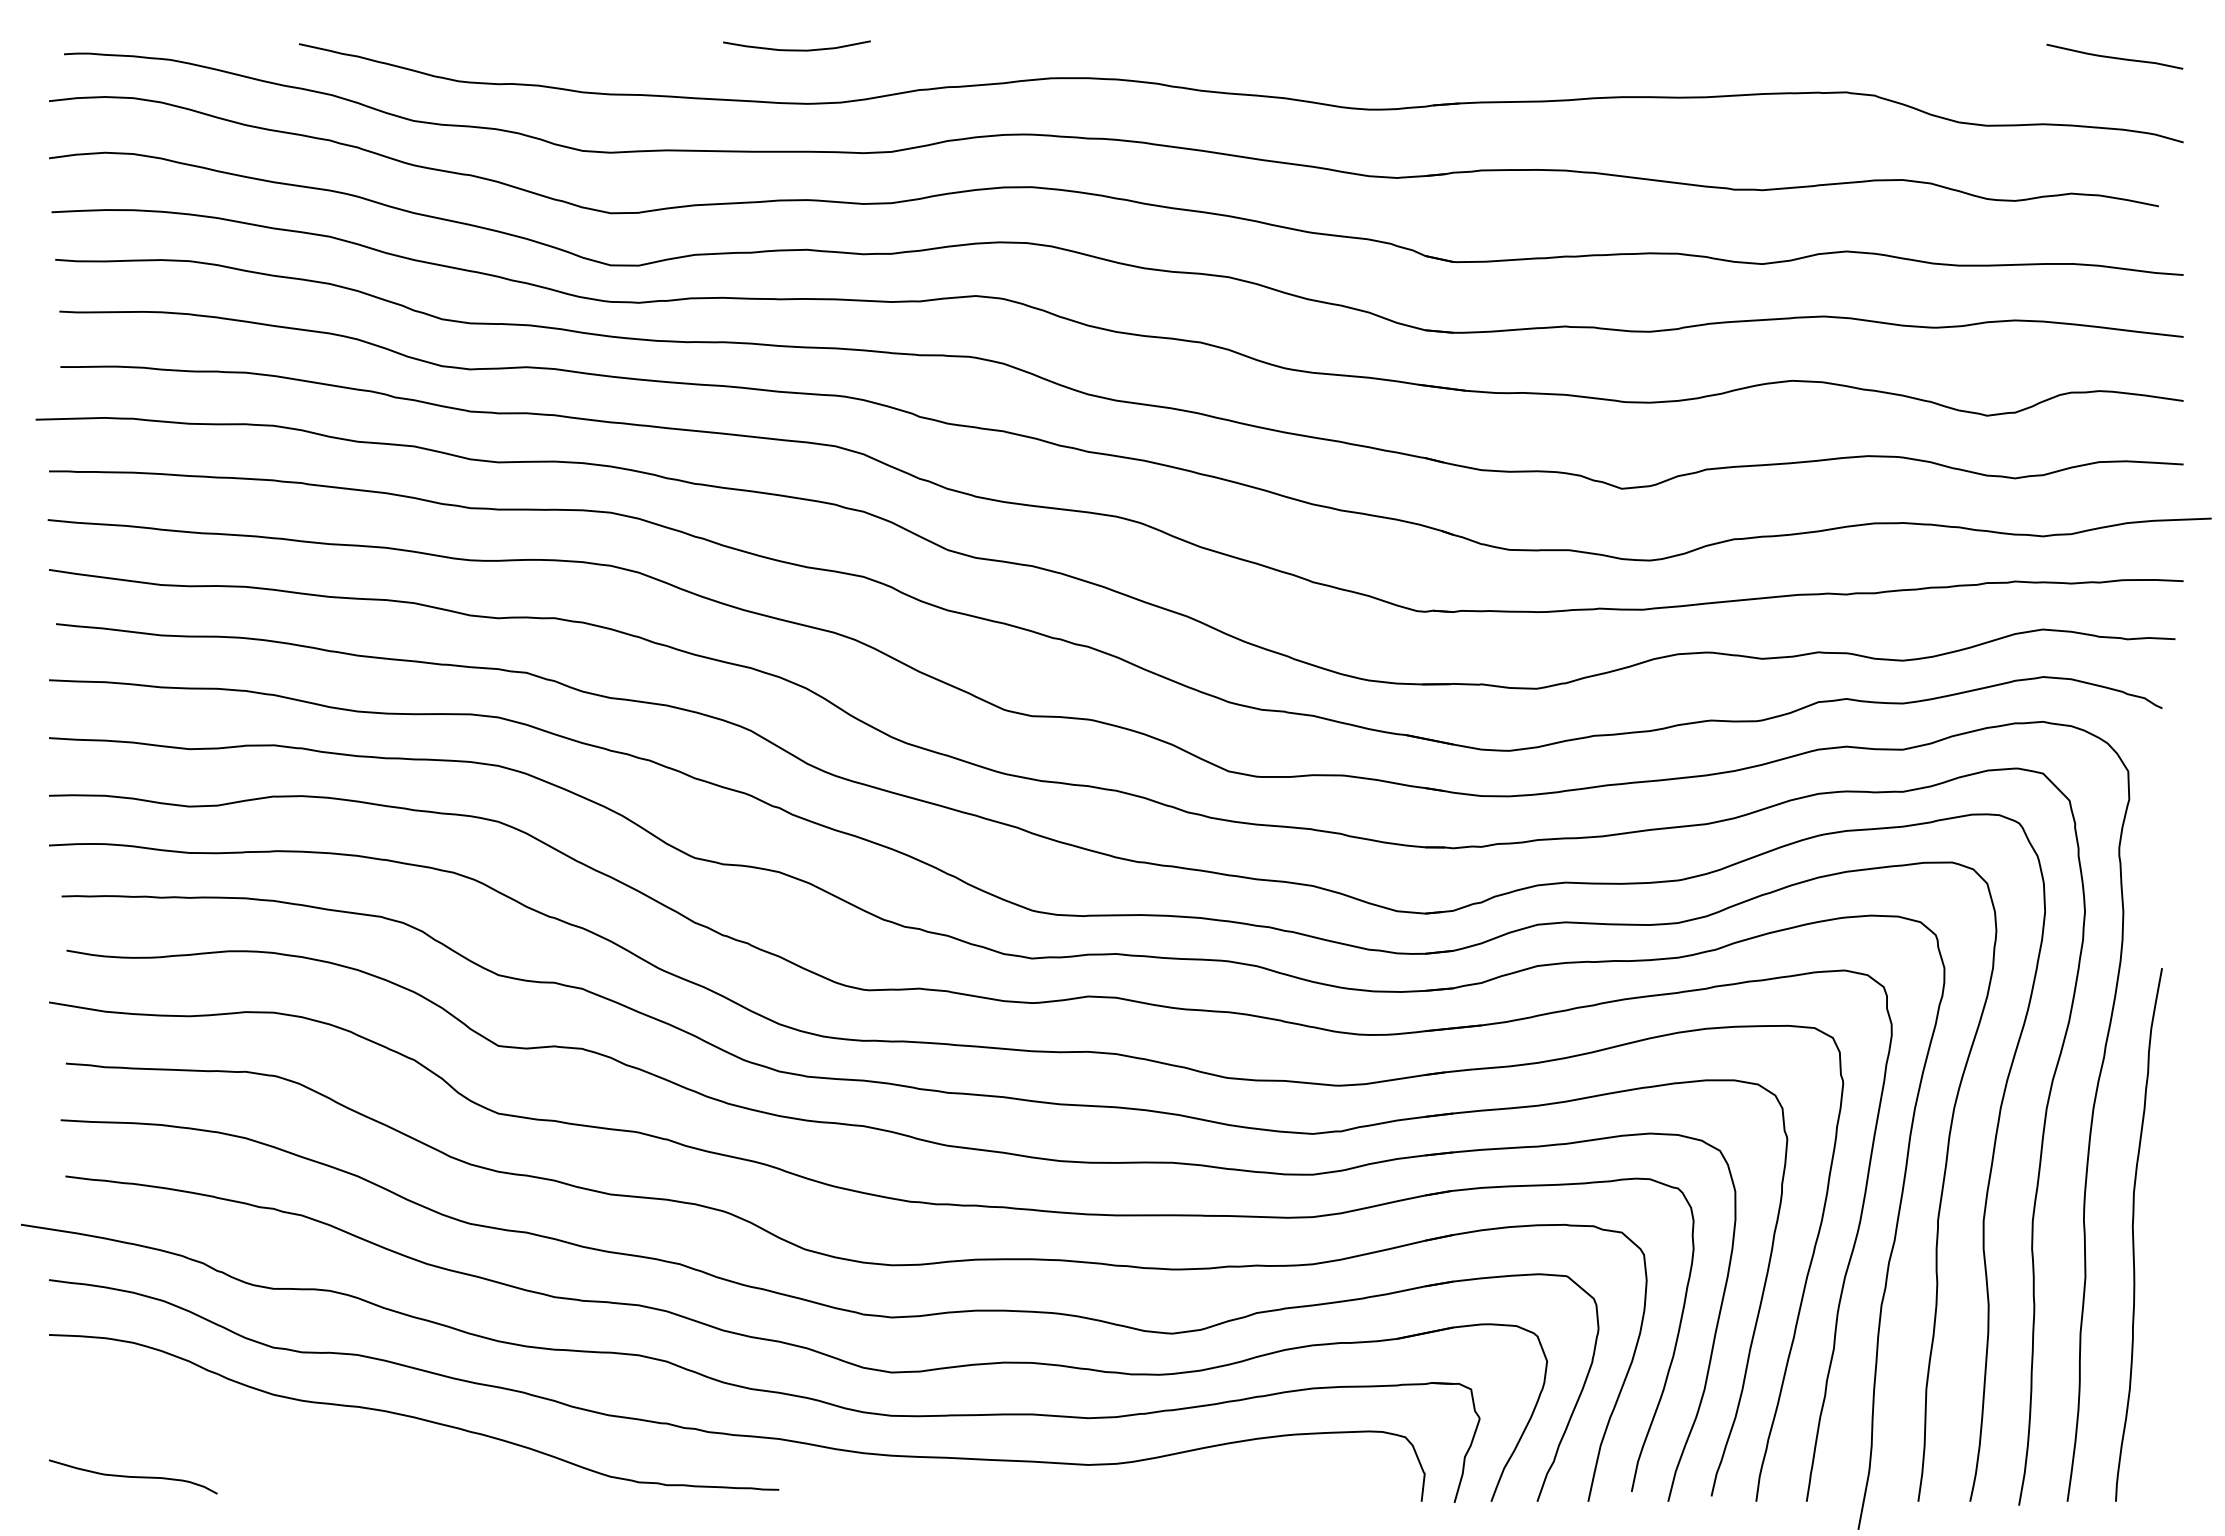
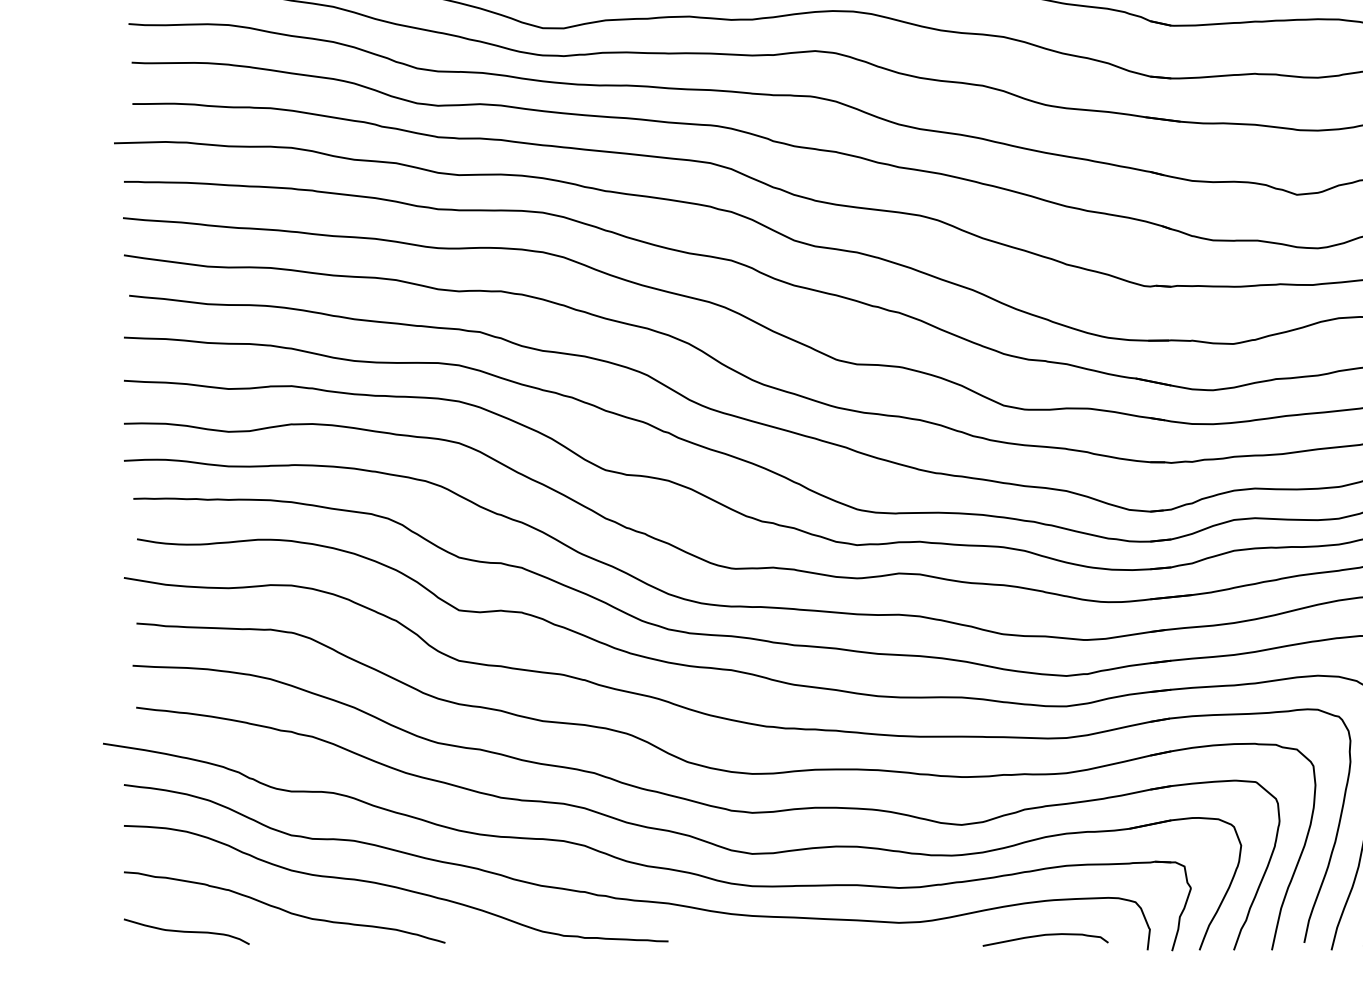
curve: (262, 1446) -> (283, 909), added
curve: (1283, 1482) -> (1044, 935), added

